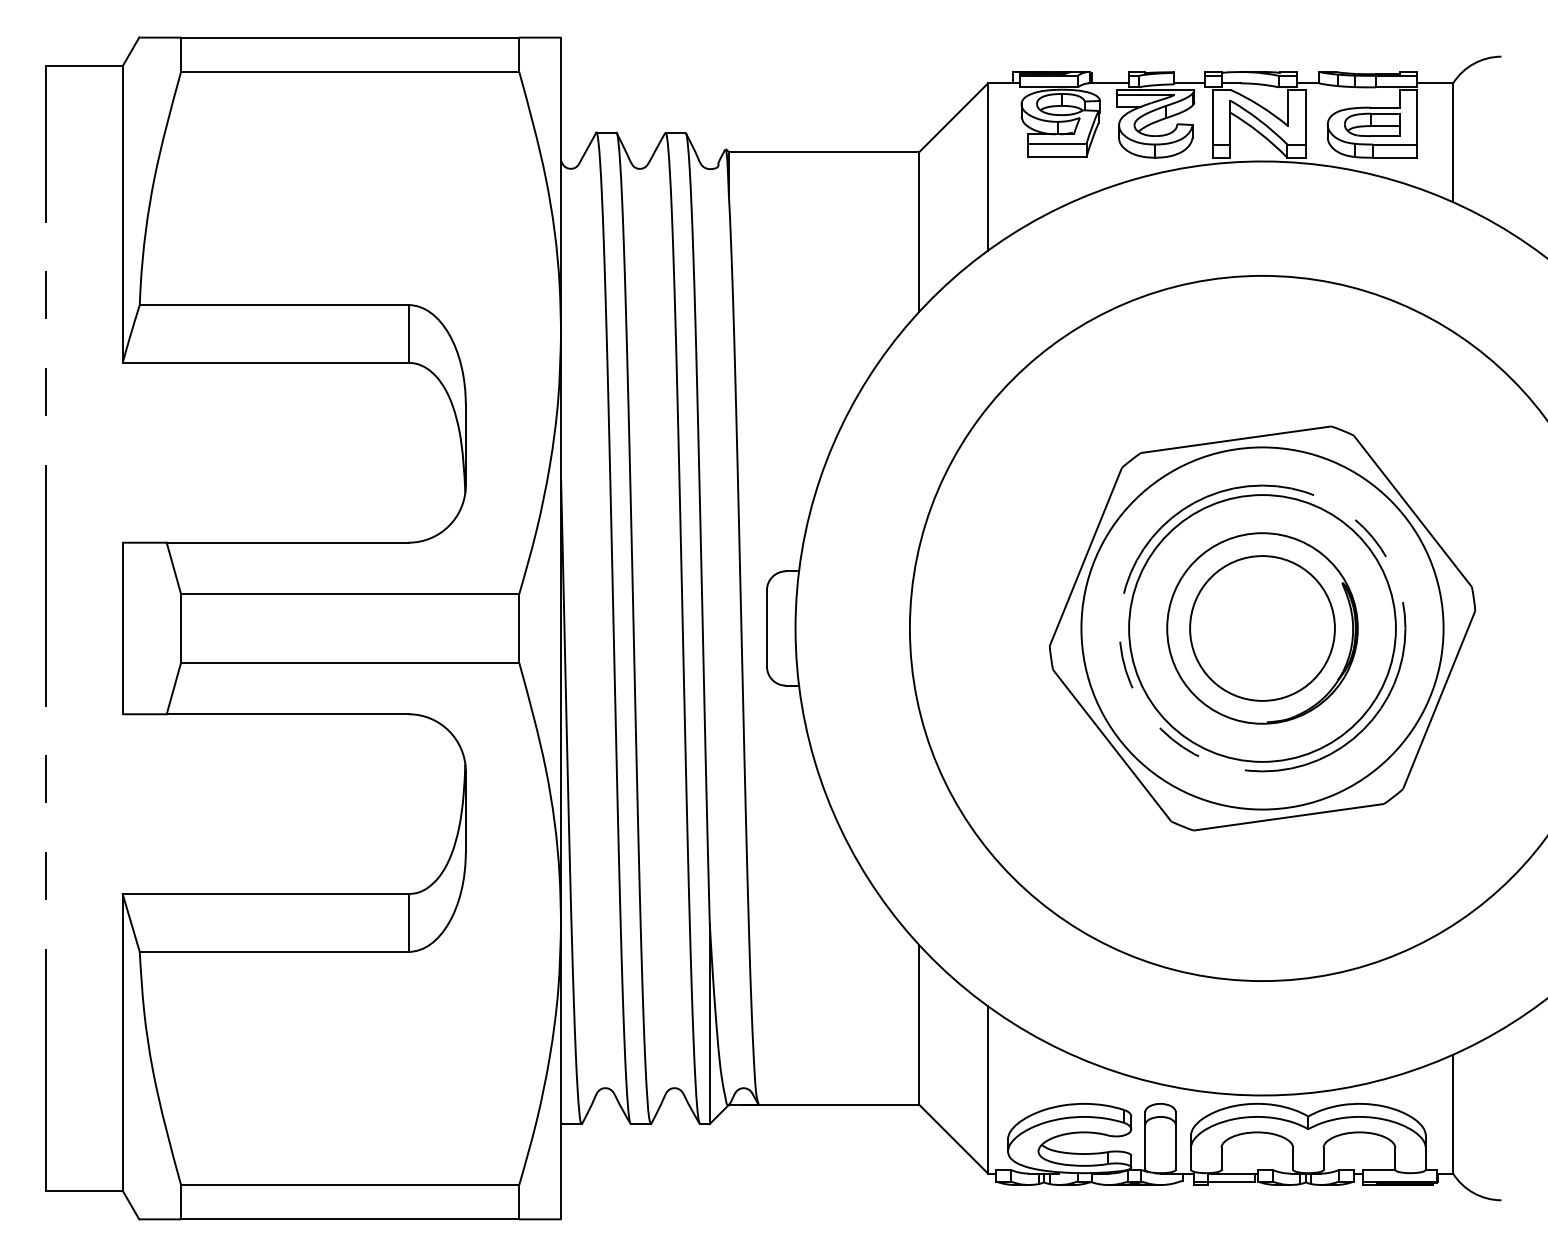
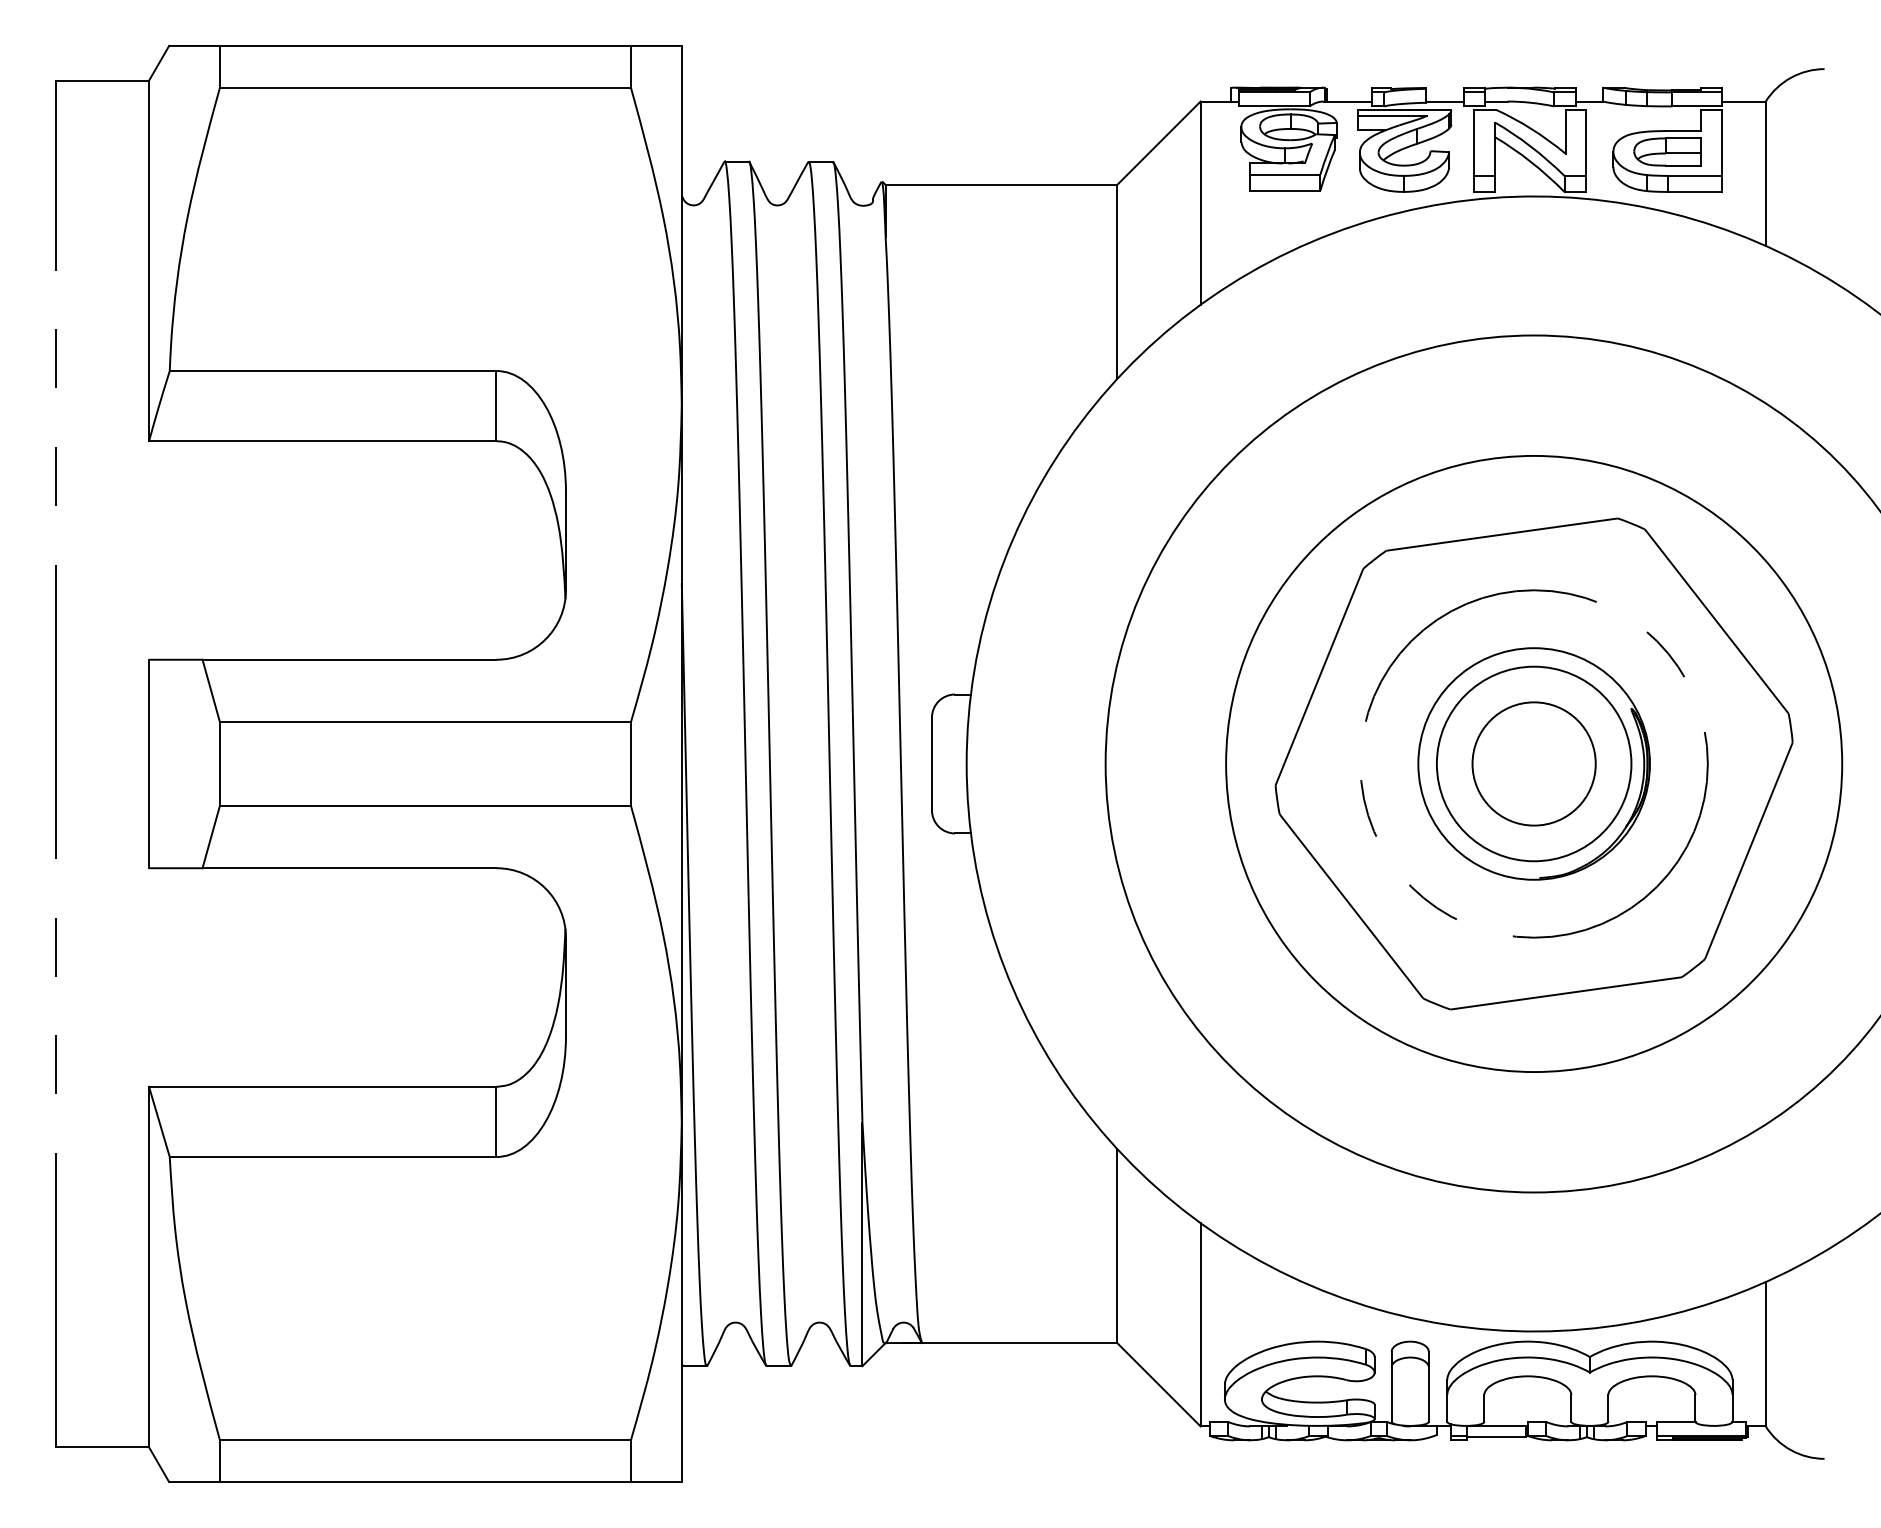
circle: (1262, 628) -> (1534, 763), size x0.6
circle: (1262, 628) -> (1534, 763), size x0.7
circle: (1262, 628) -> (1534, 763), size x1.4

